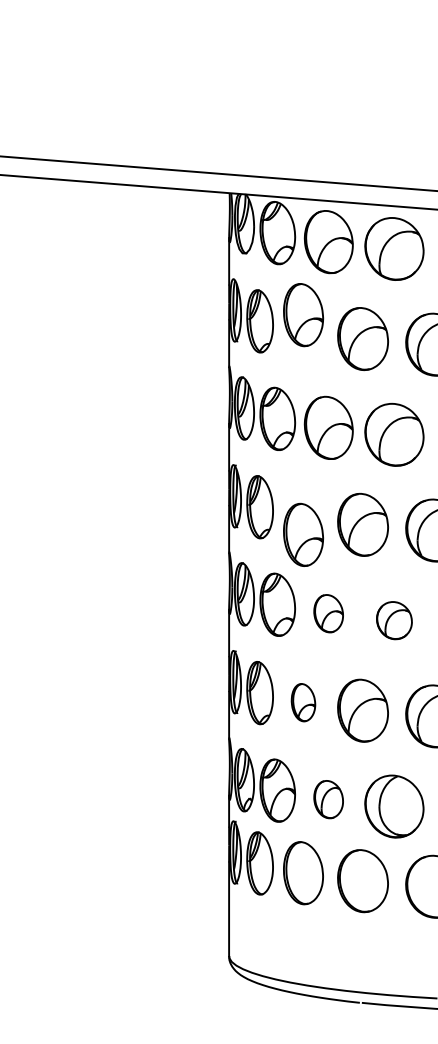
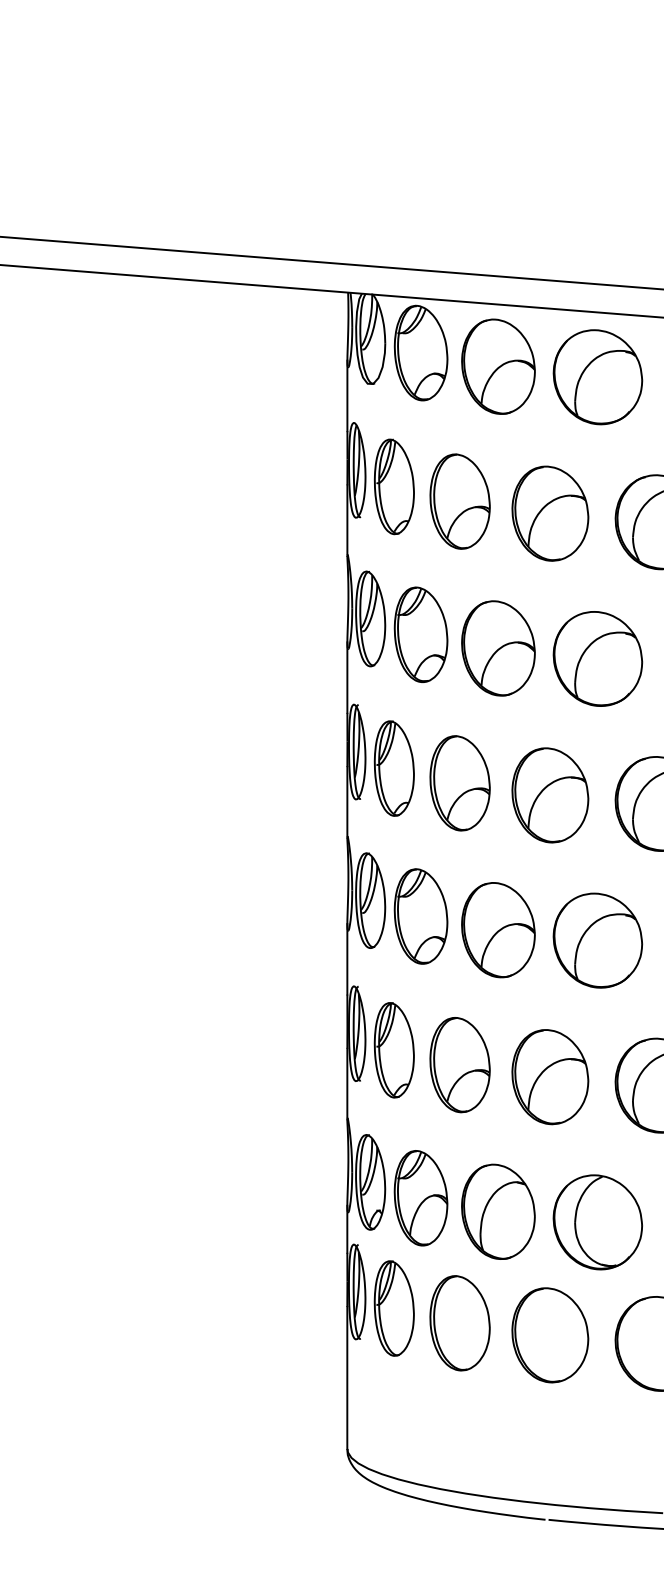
part: (303, 315) -> (460, 502), moved
part: (303, 534) -> (460, 782), moved
part: (328, 613) -> (497, 929), size x1.67
part: (394, 620) -> (598, 940), size x1.67
part: (303, 702) -> (460, 1064), size x1.67
part: (328, 799) -> (497, 1211), size x1.67

